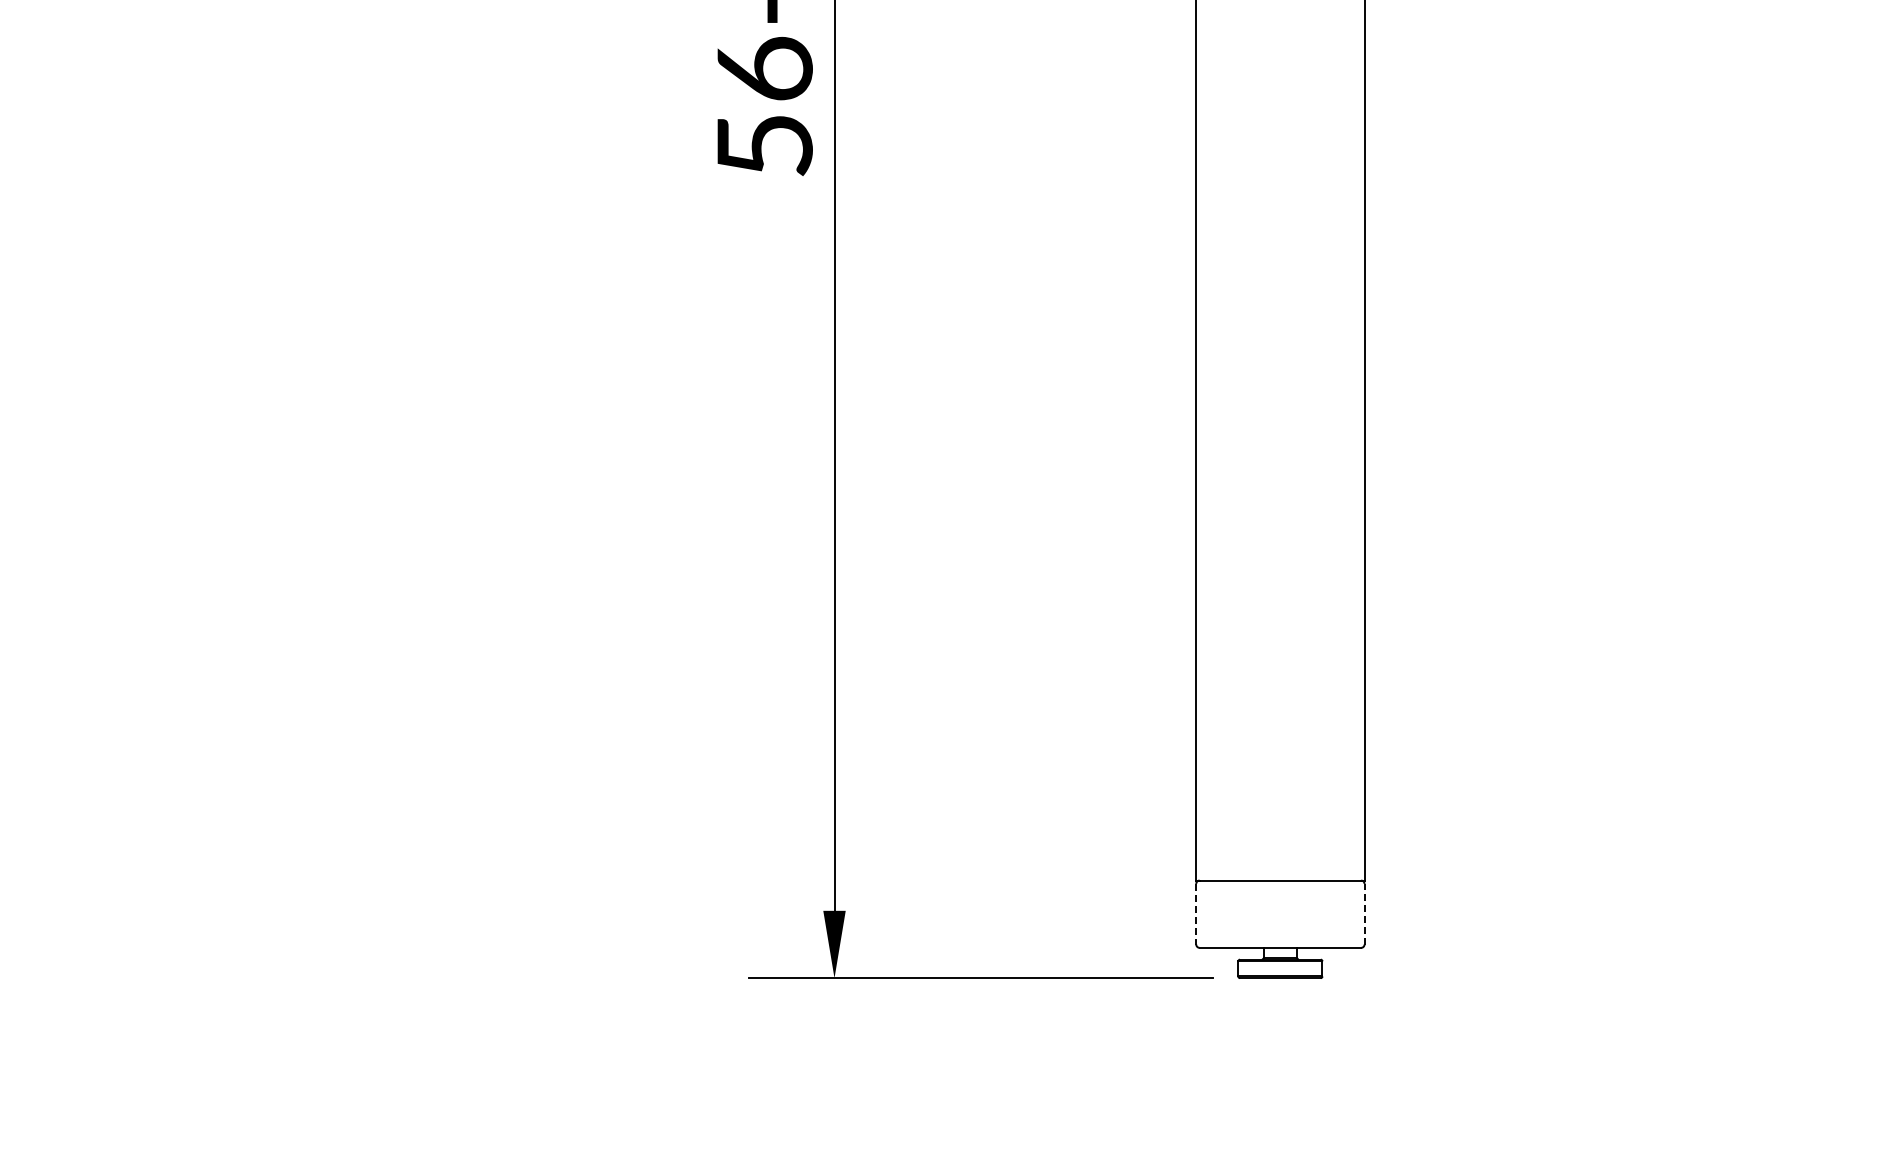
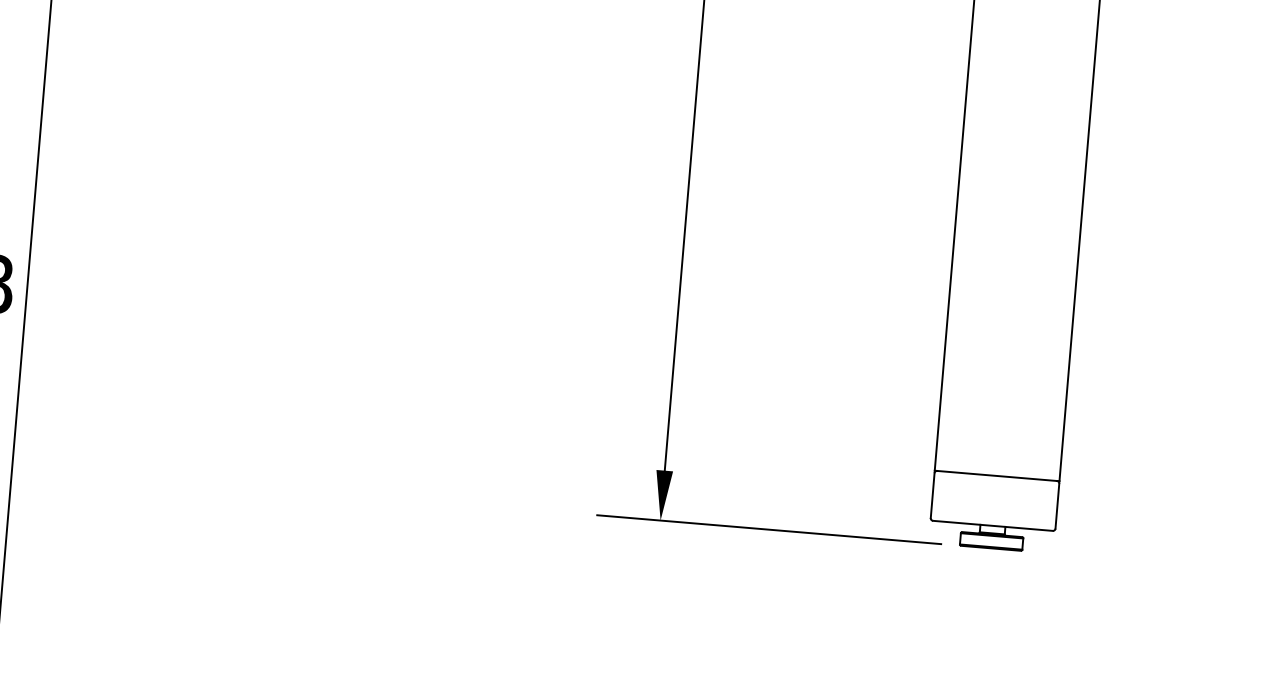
line: (1364, 913) -> (1057, 505), dashed -> solid
line: (1196, 914) -> (932, 495), dashed -> solid

